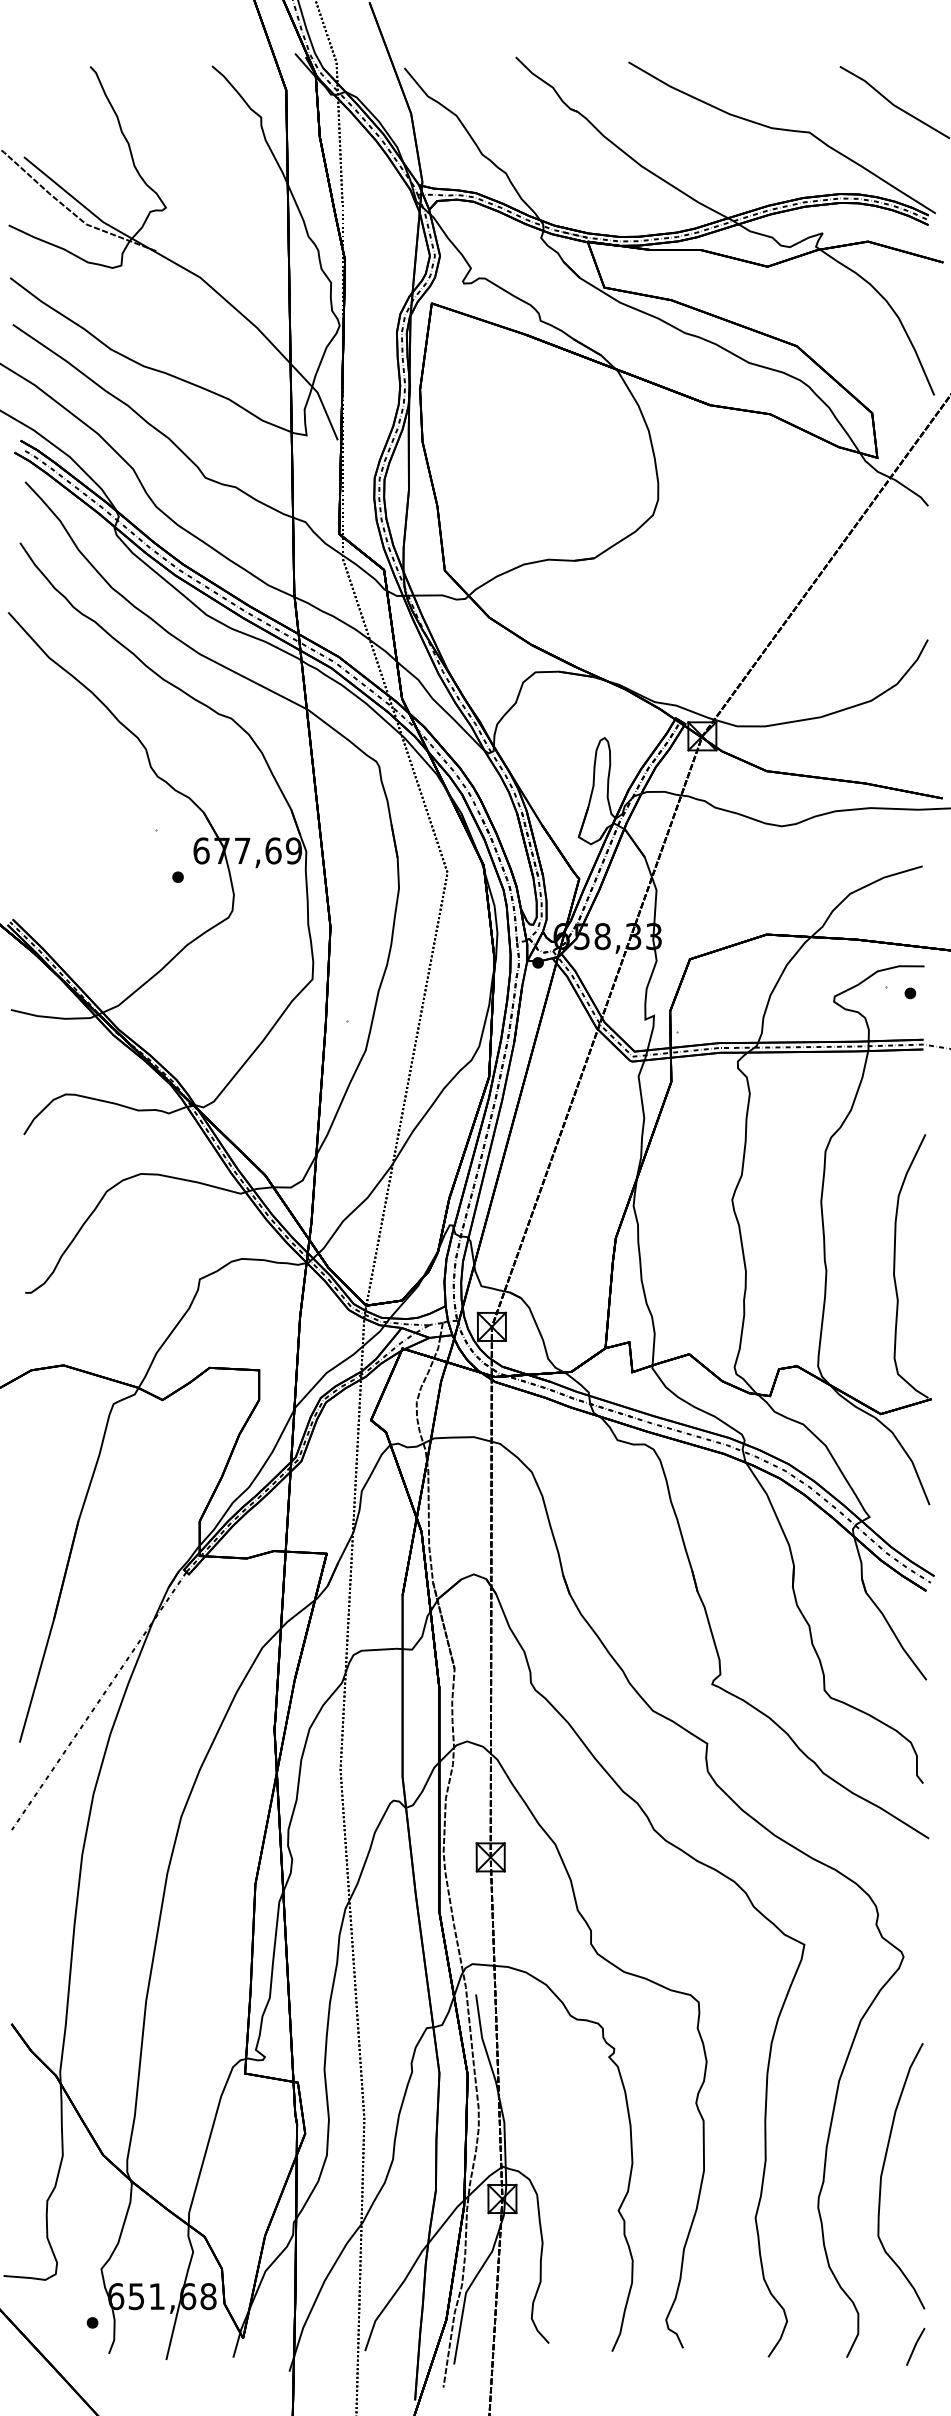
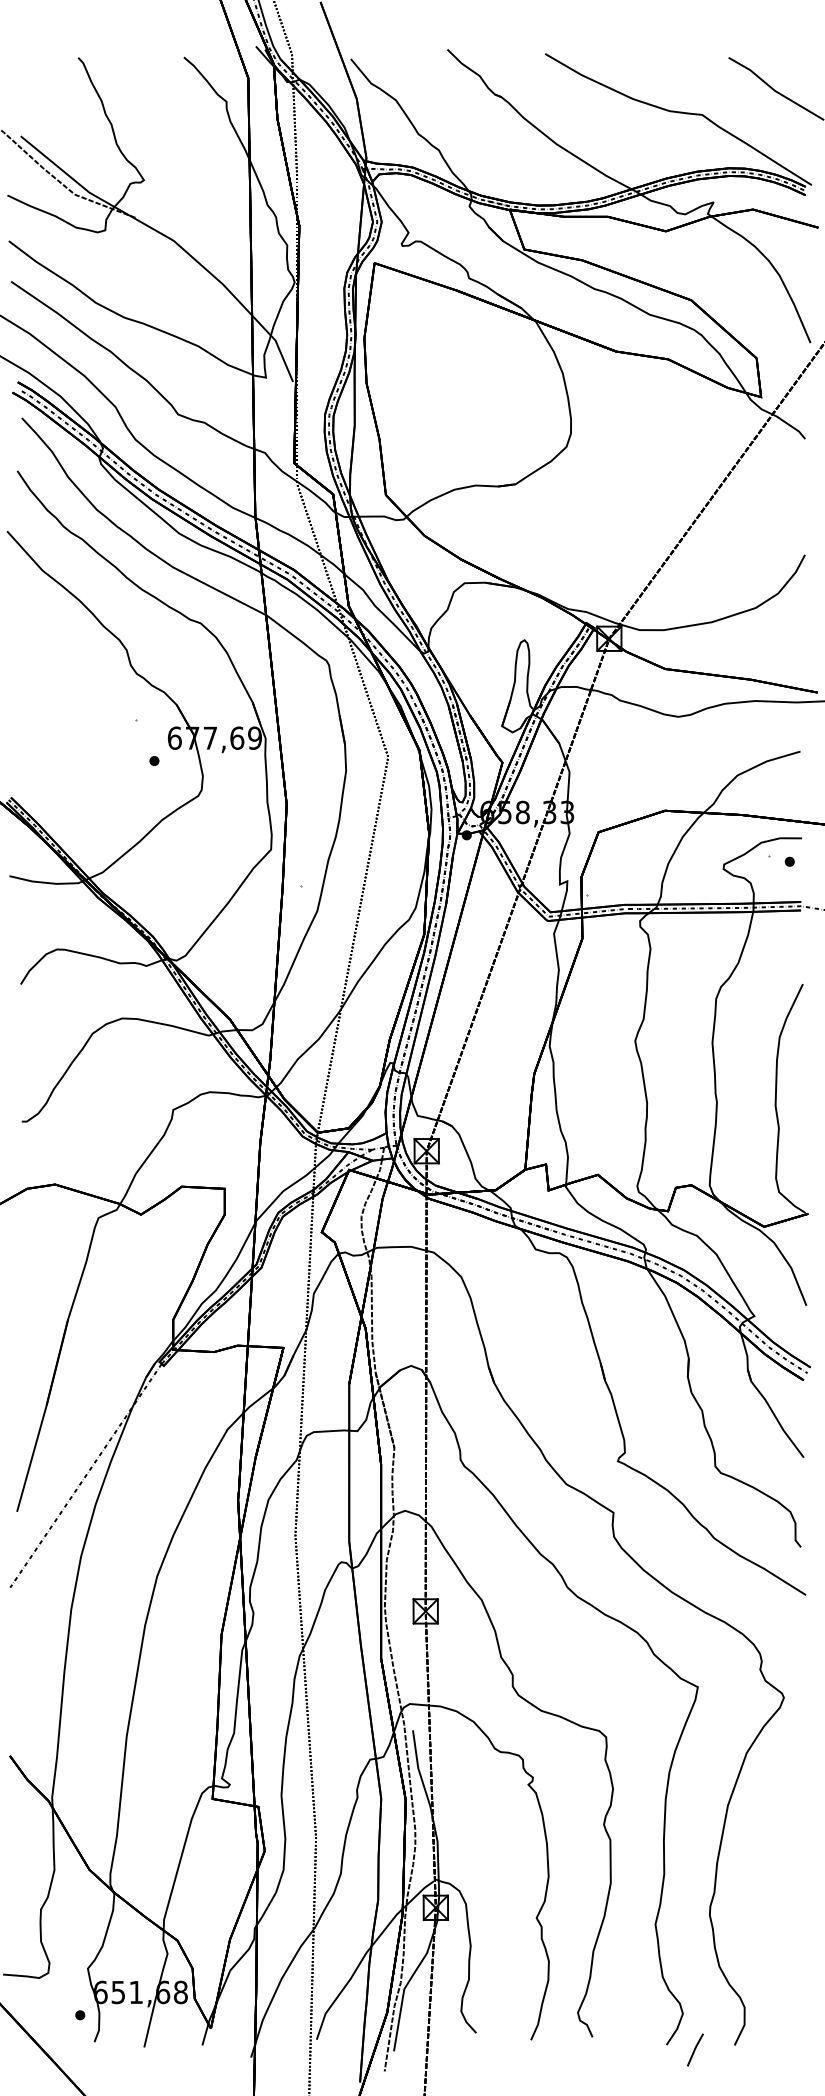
curve: (883, 2172) -> (766, 1884), removed
line: (915, 2346) -> (695, 2049), moved

